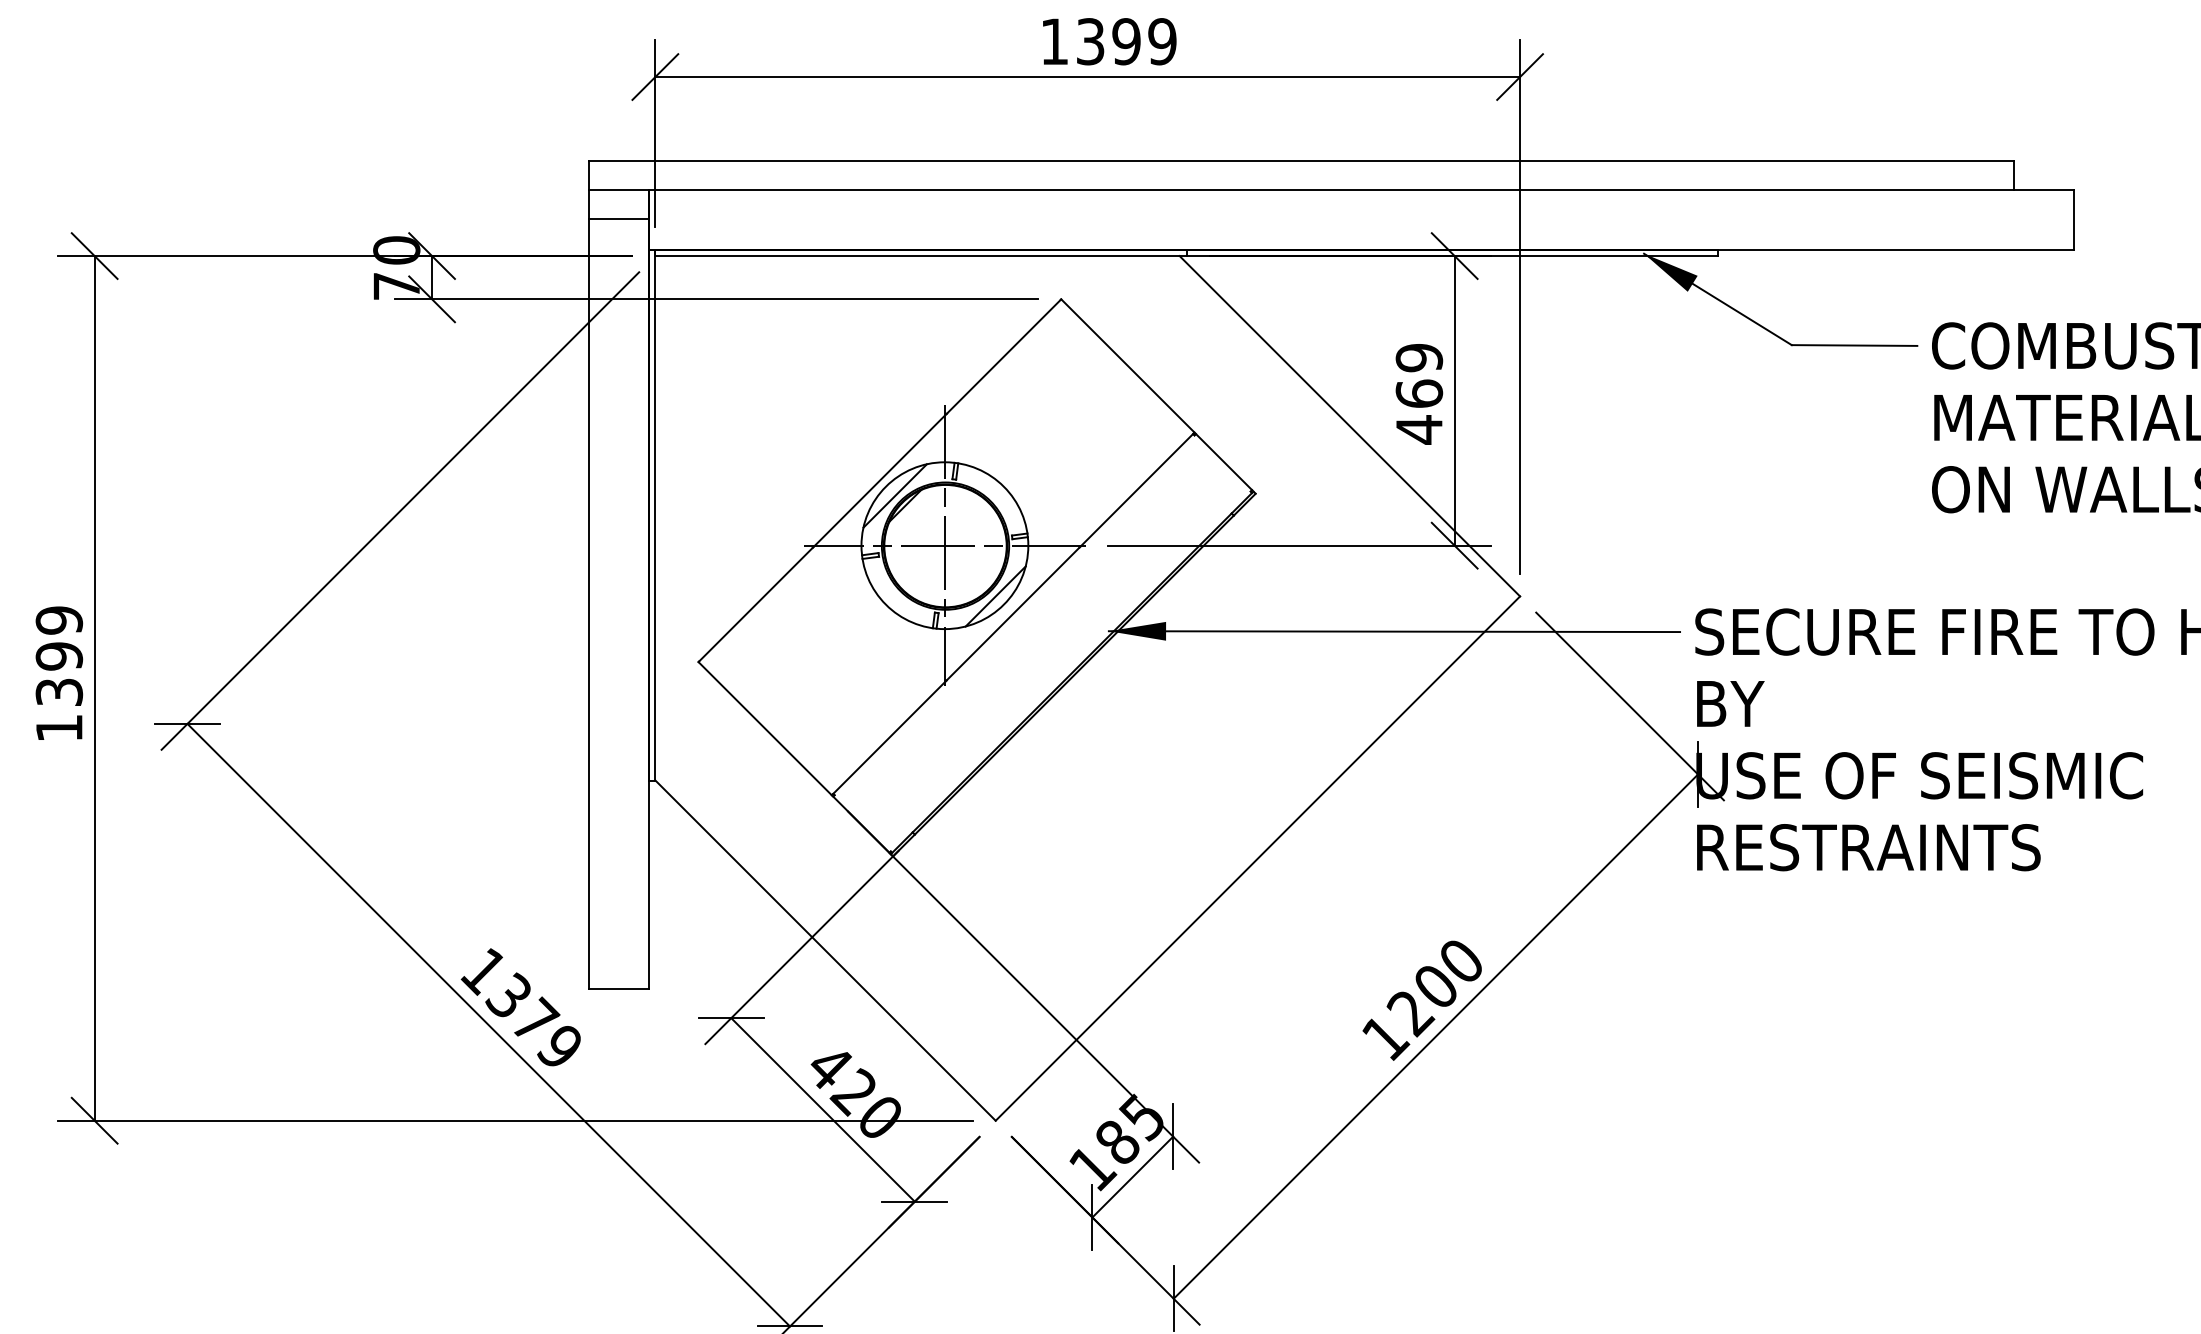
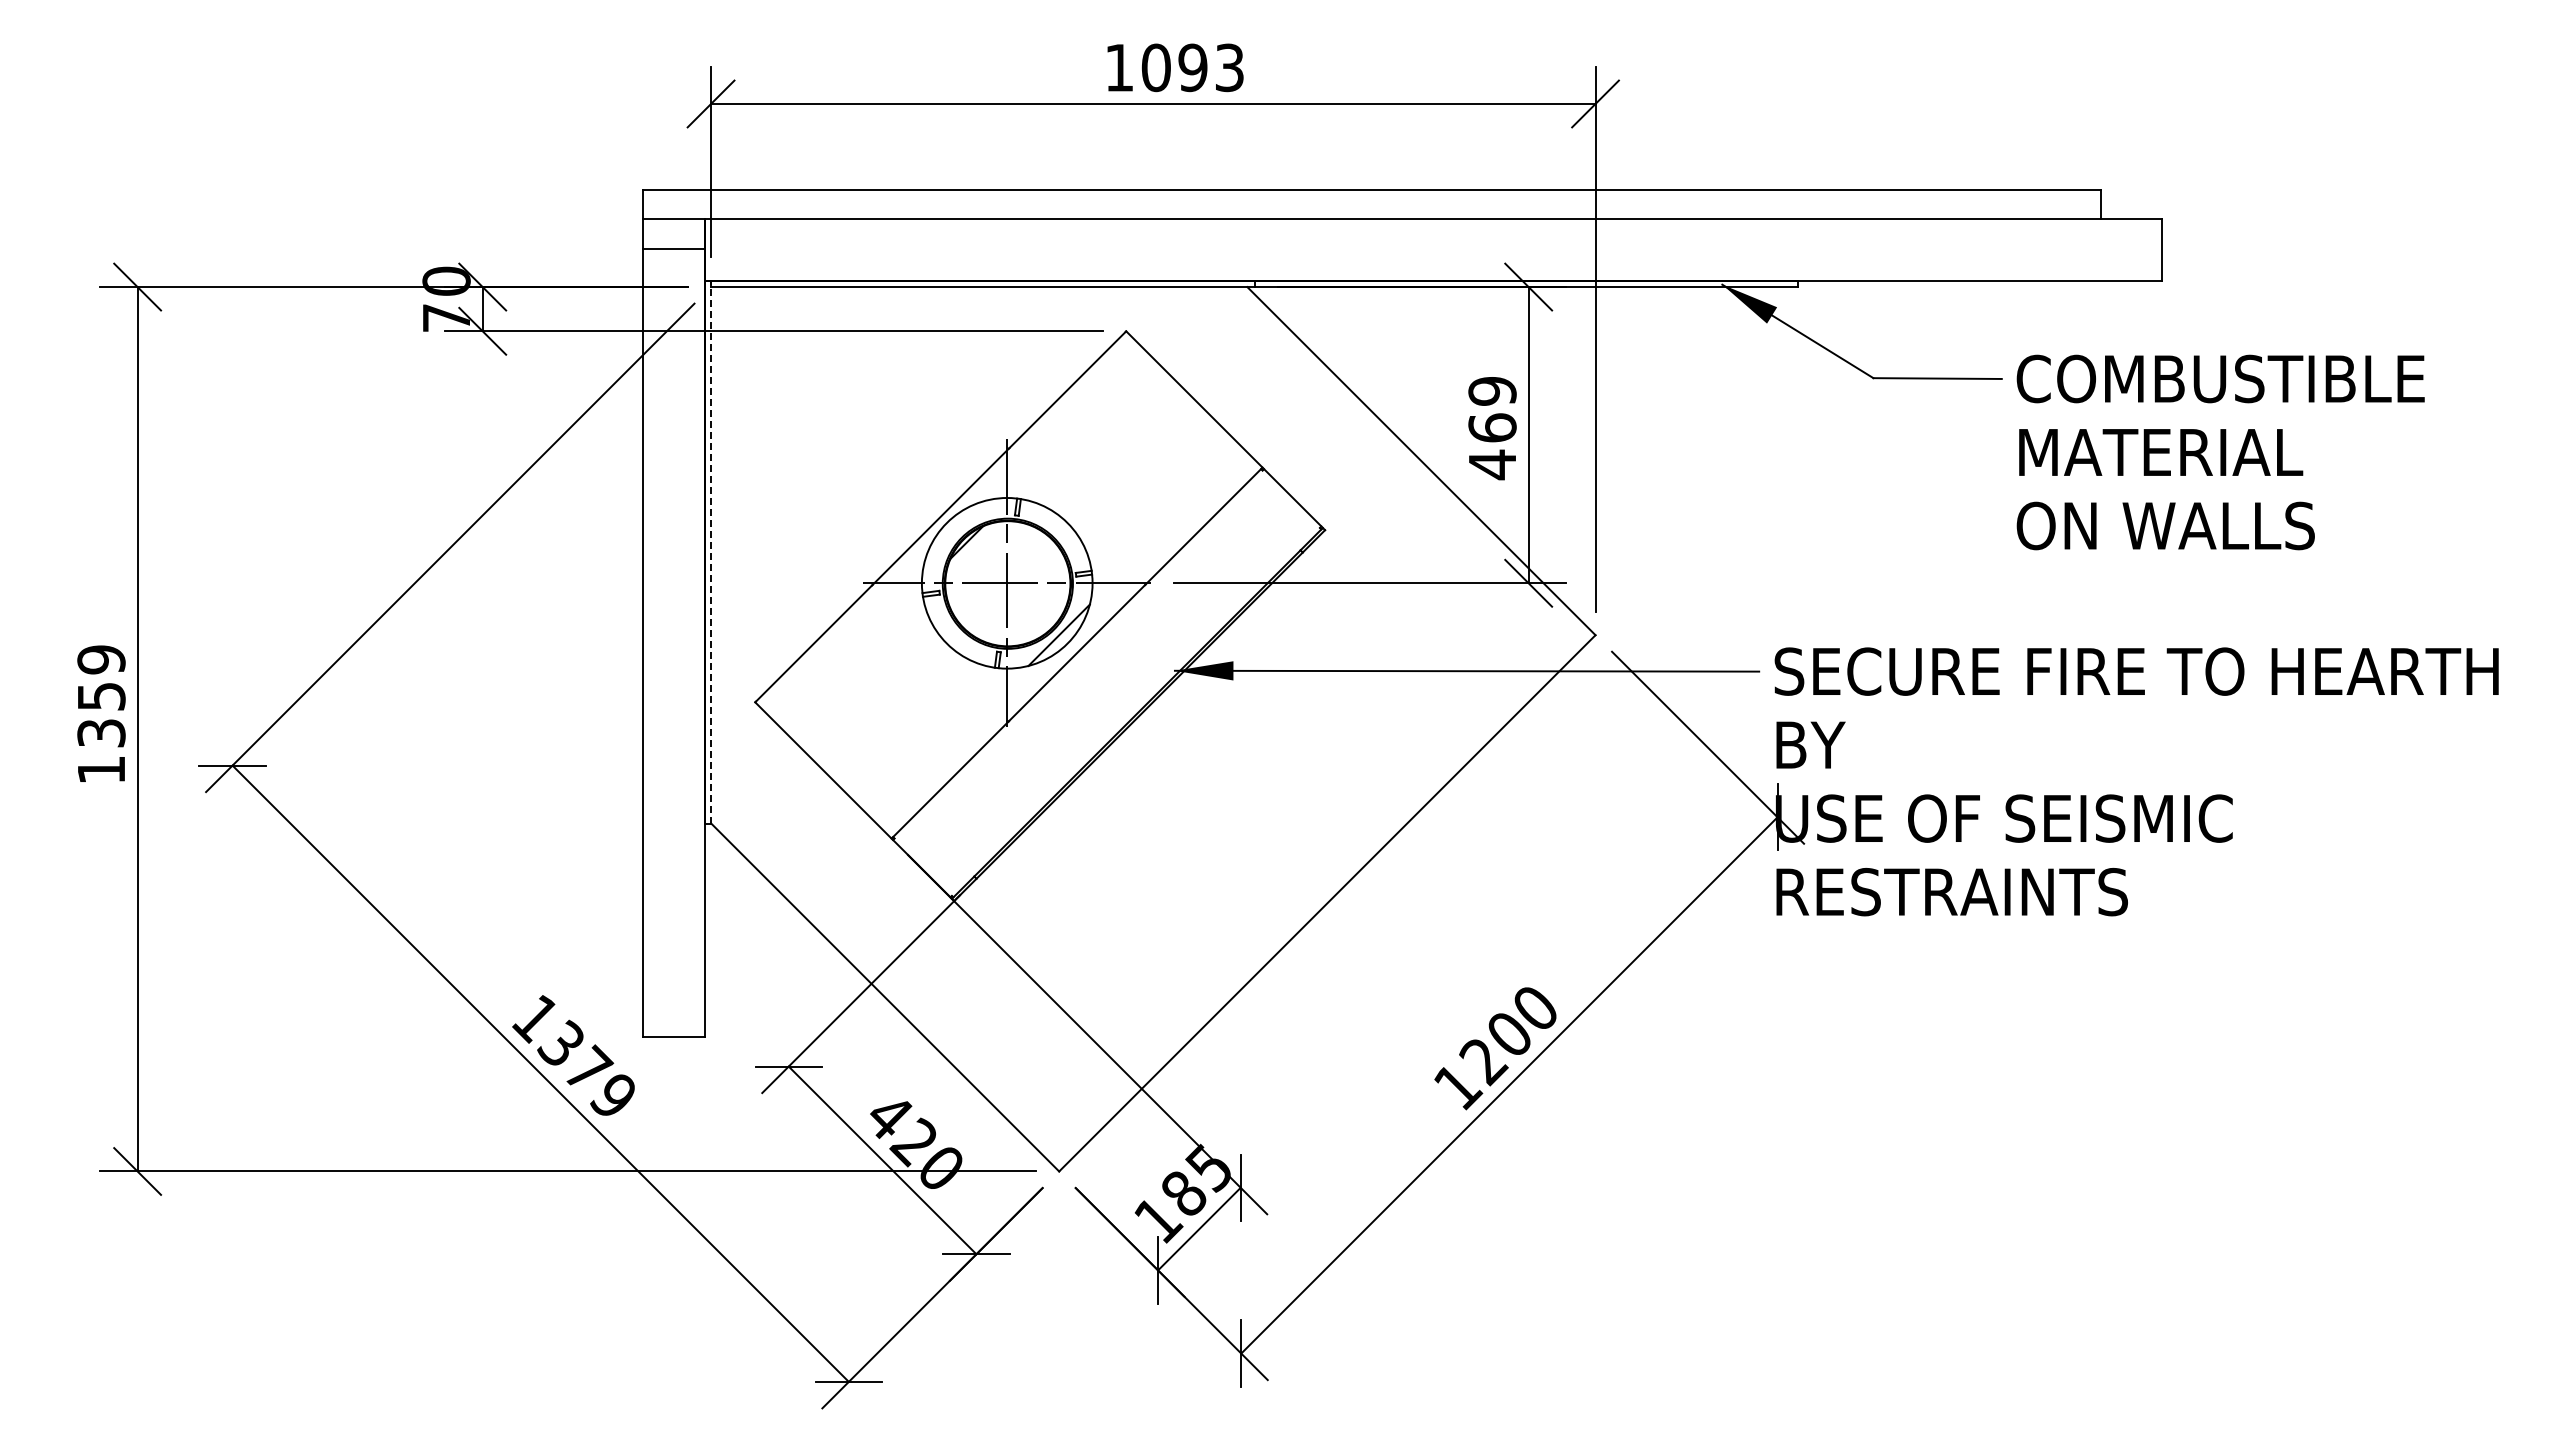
text: (1126, 41) -> (1192, 67), 1399 -> 1093
line: (894, 496) -> (955, 532), removed
line: (655, 515) -> (711, 552), solid -> dashed
text: (59, 656) -> (101, 696), 1399 -> 1359

